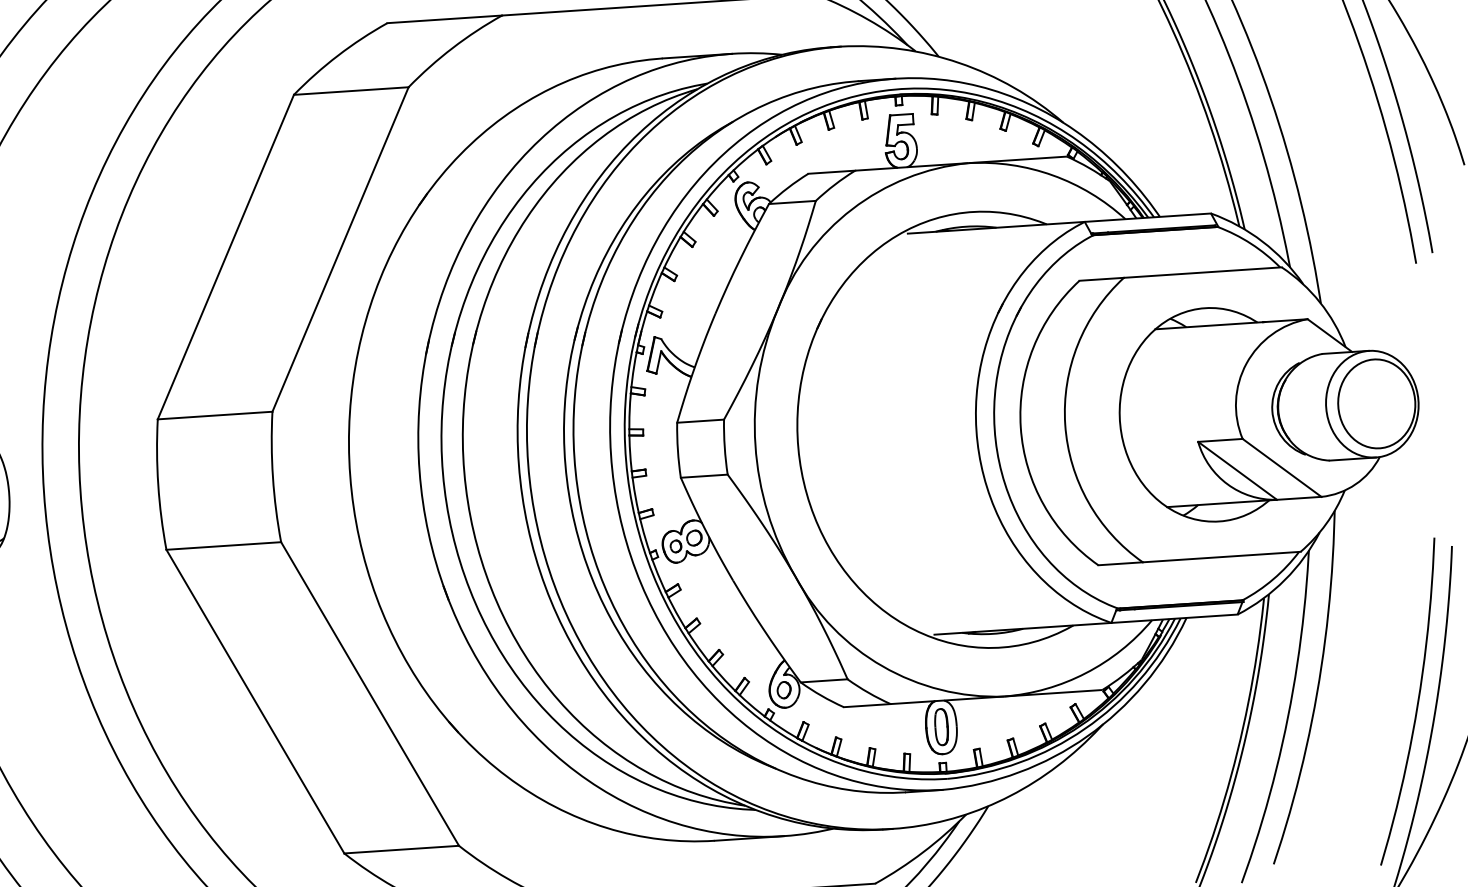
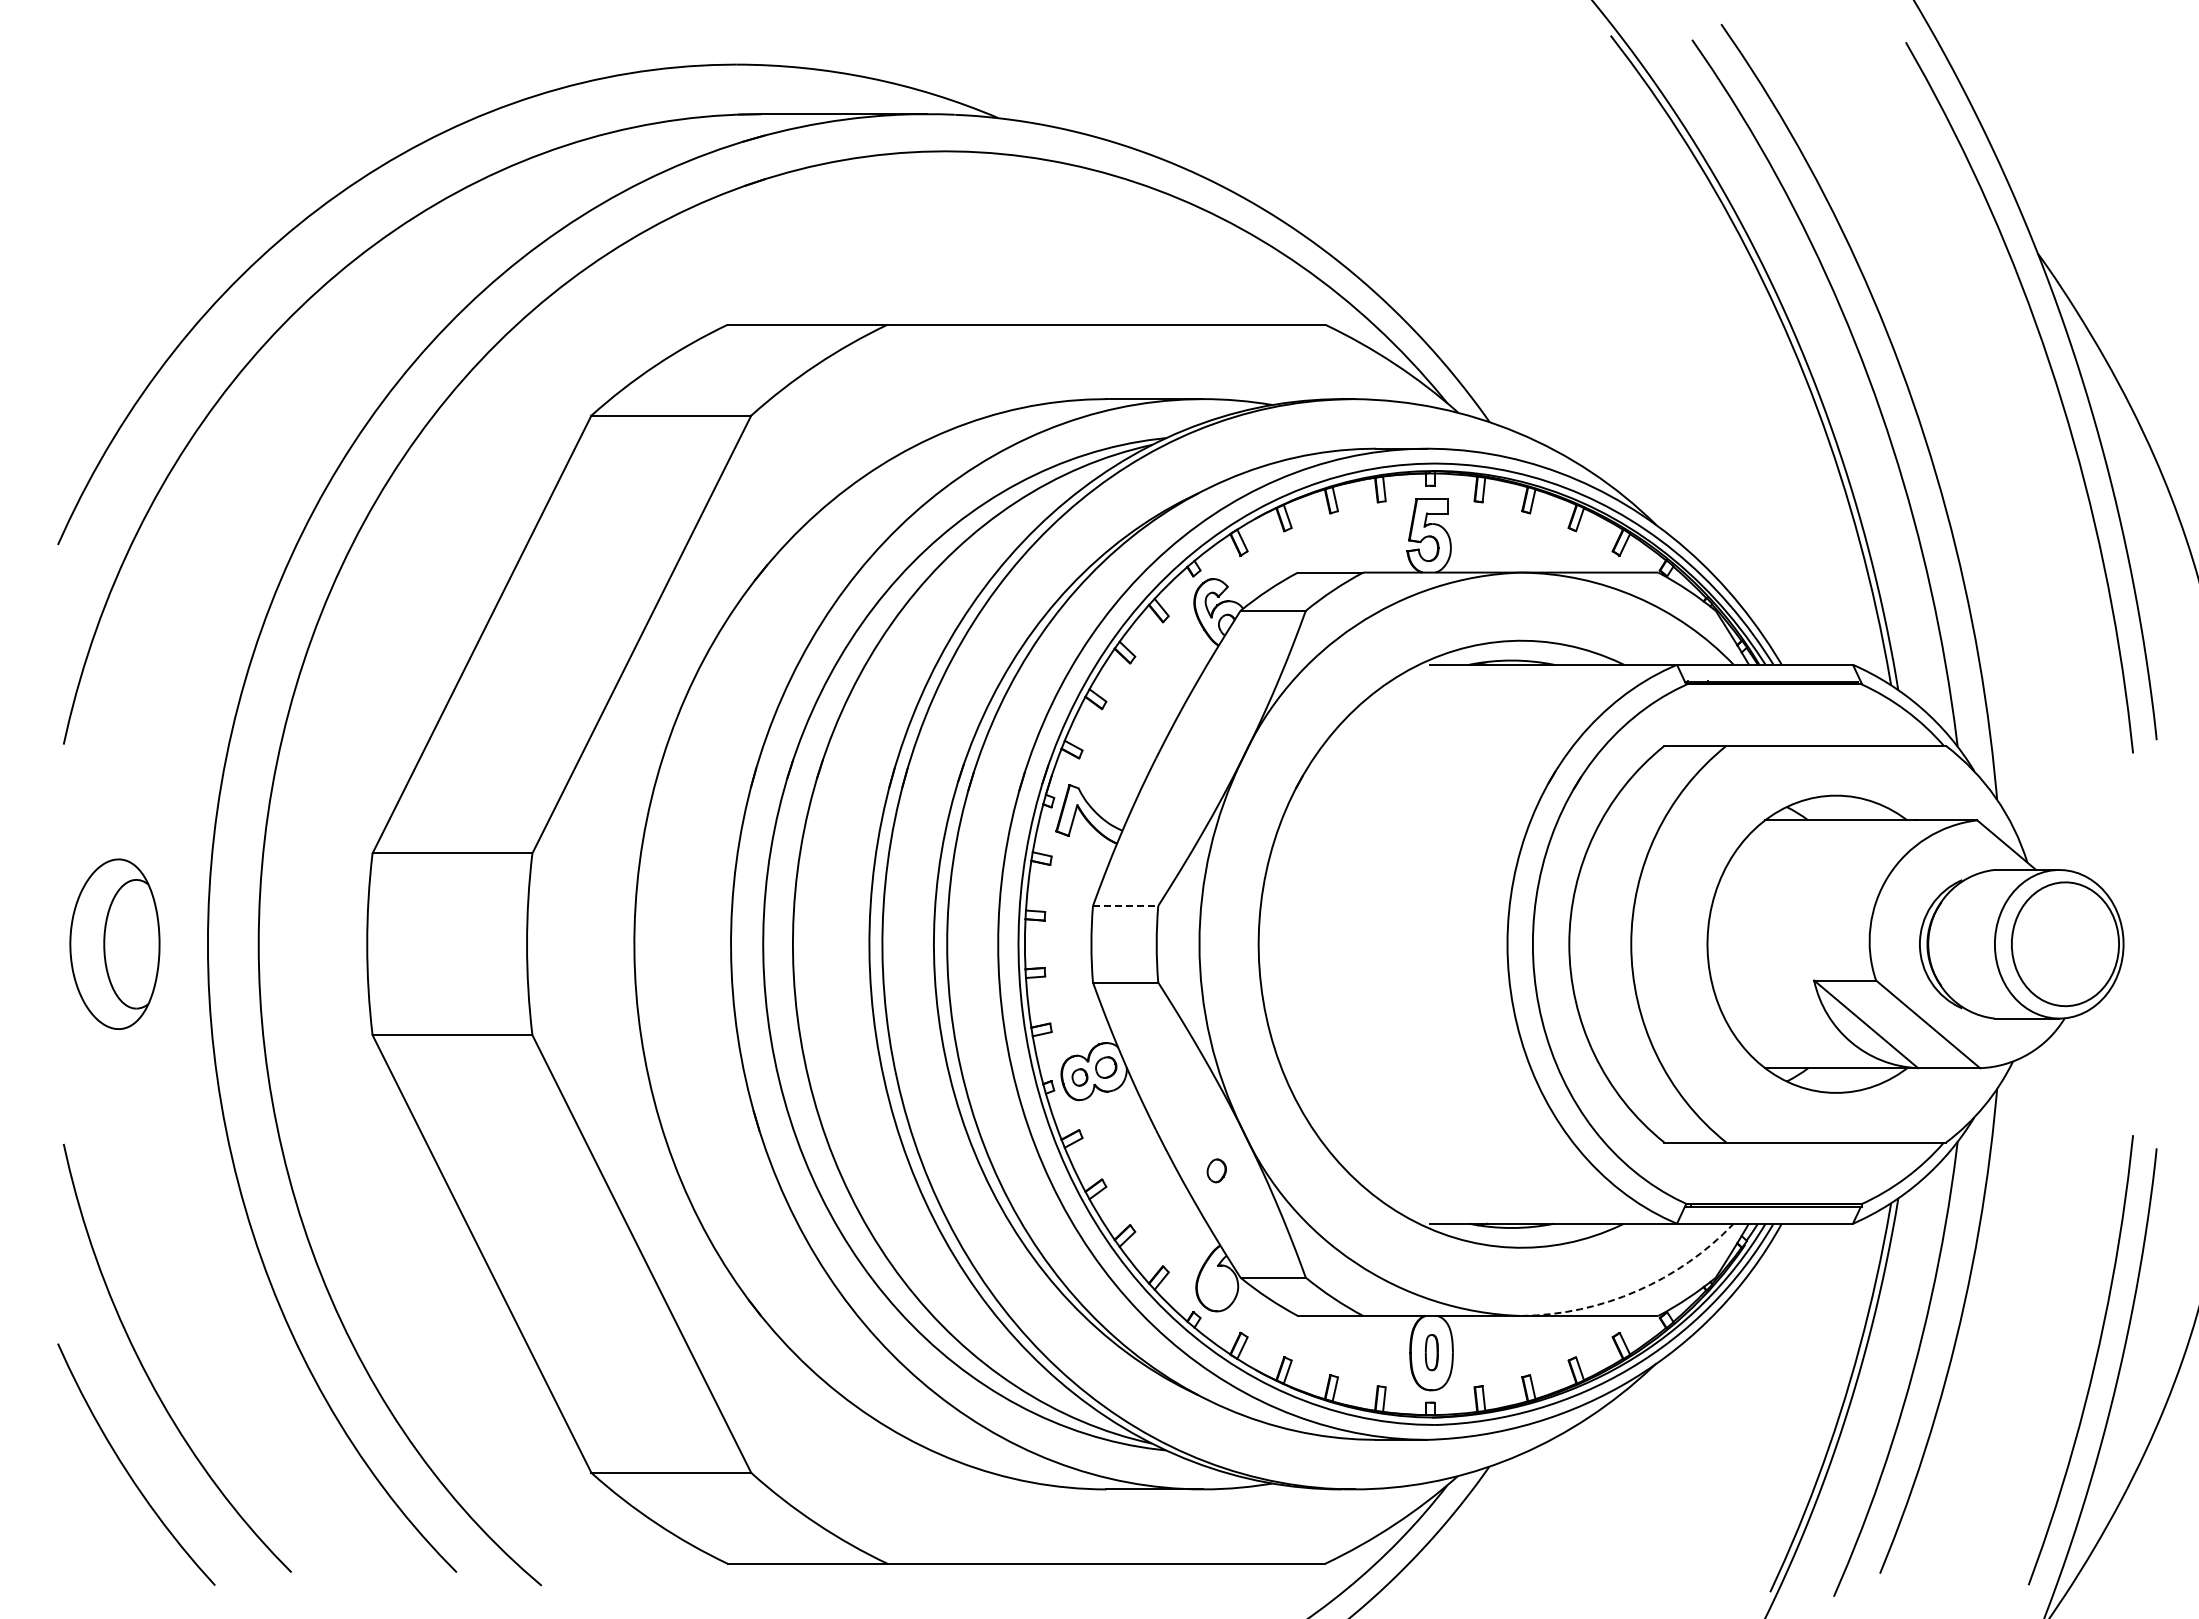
line: (700, 420) -> (1125, 905), solid -> dashed
arc: (1085, 673) -> (1636, 1291), solid -> dashed
part: (783, 689) -> (1216, 1170), moved
part: (941, 727) -> (1431, 1352), size x0.7

